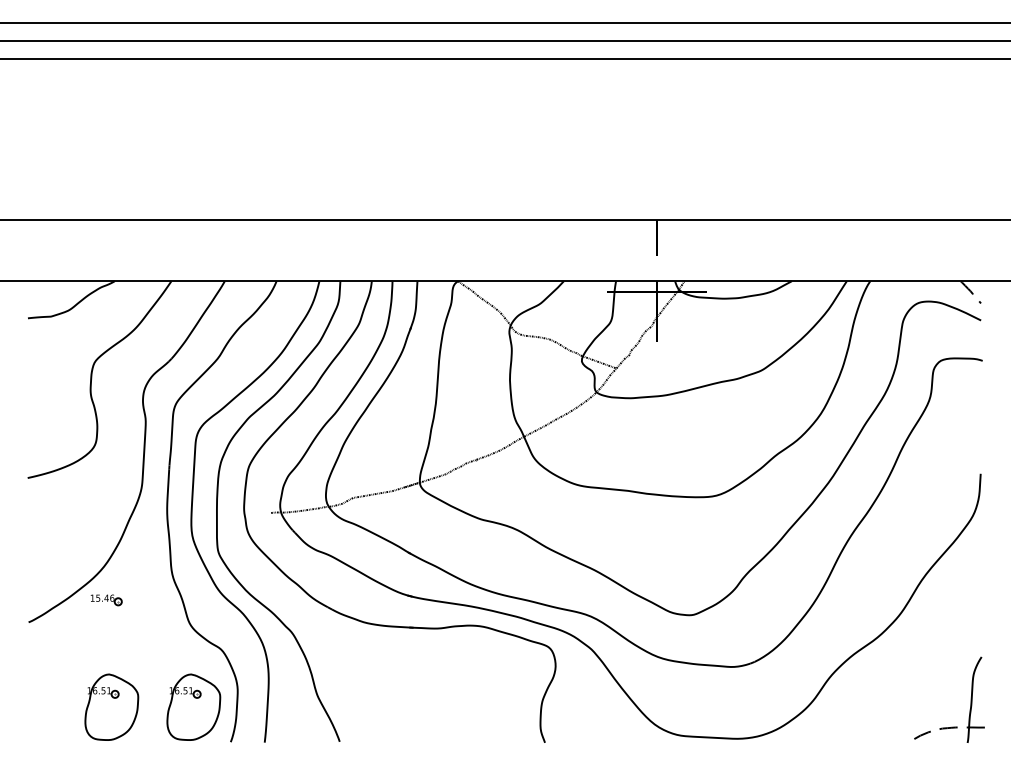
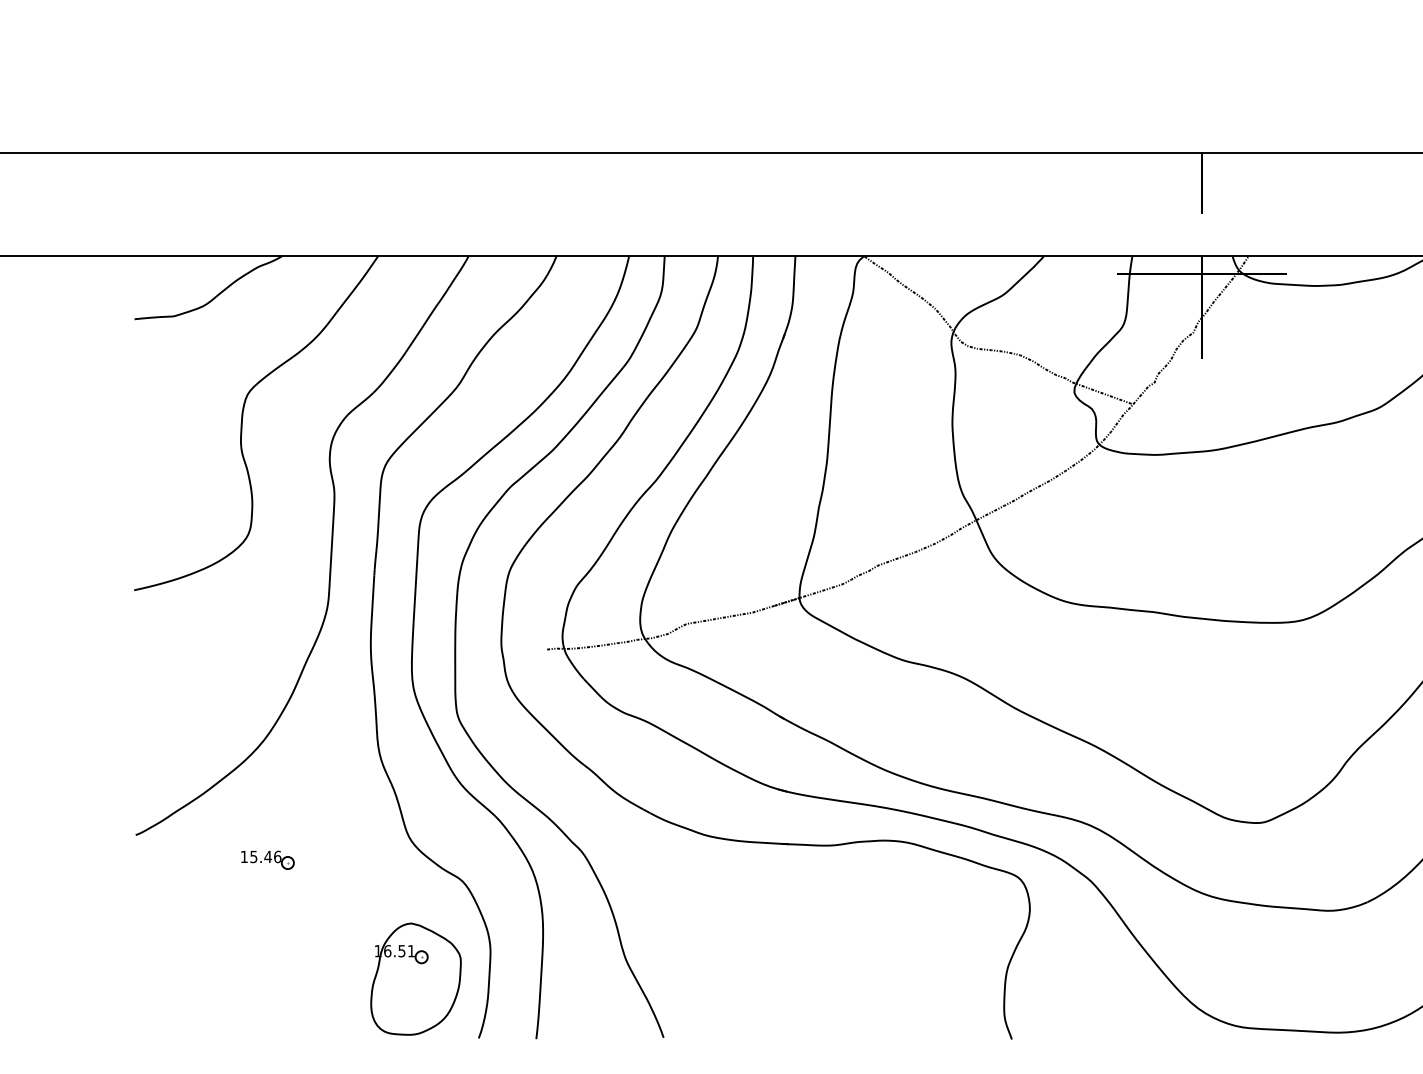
part: (106, 600) -> (267, 860), moved
part: (111, 706) -> (276, 977), removed

